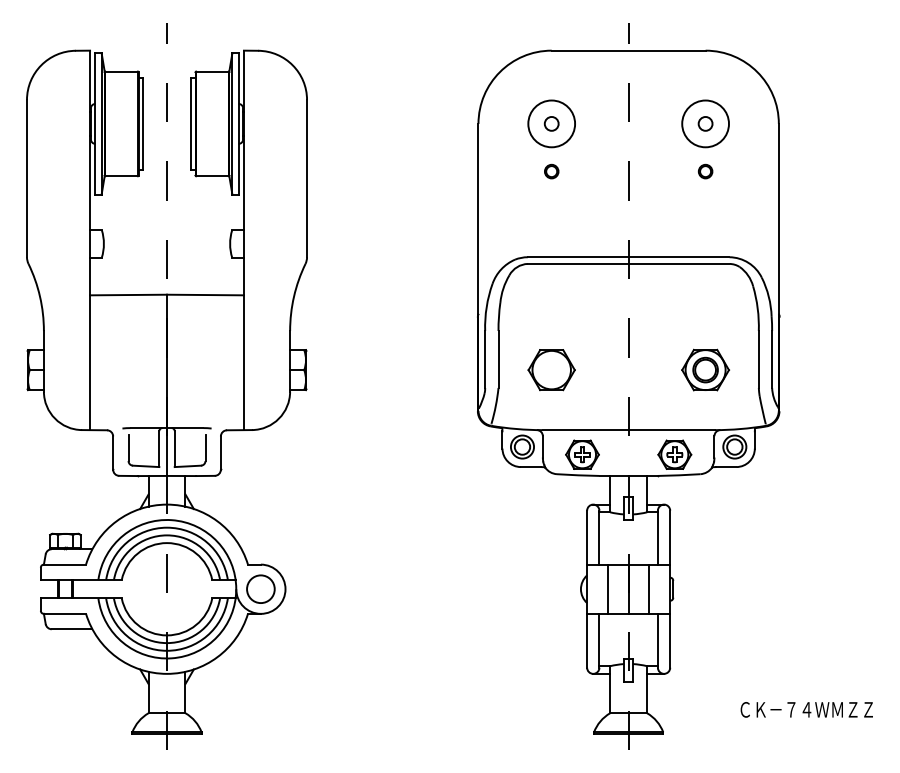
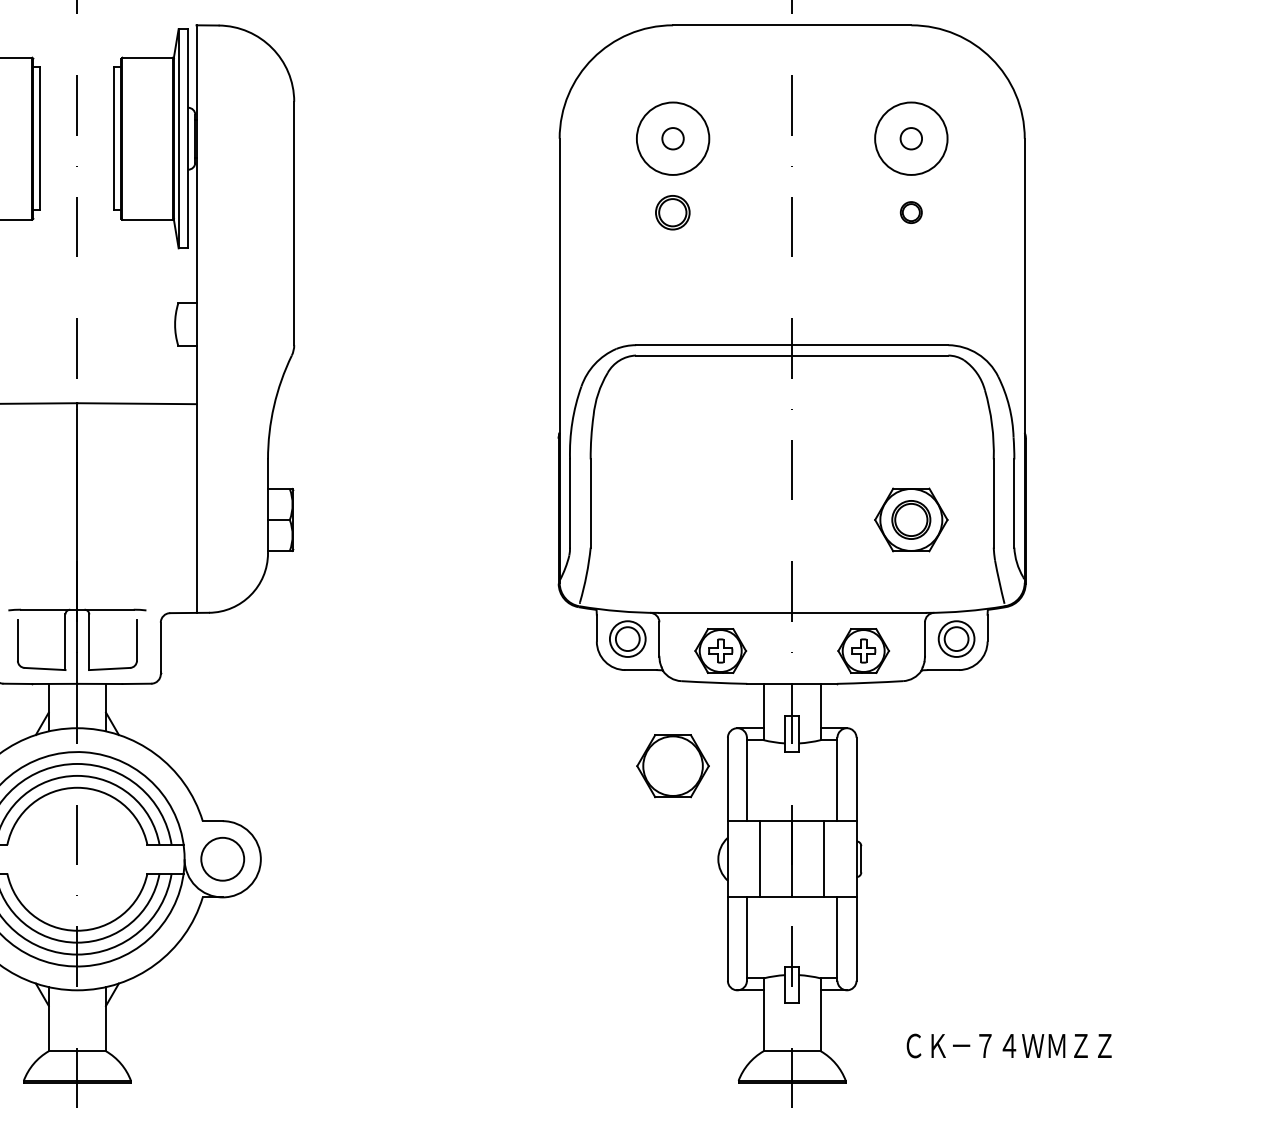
part: (551, 171) -> (672, 212), size x1.6
part: (551, 370) -> (672, 766), moved
text: (806, 709) -> (1008, 1045), moved

